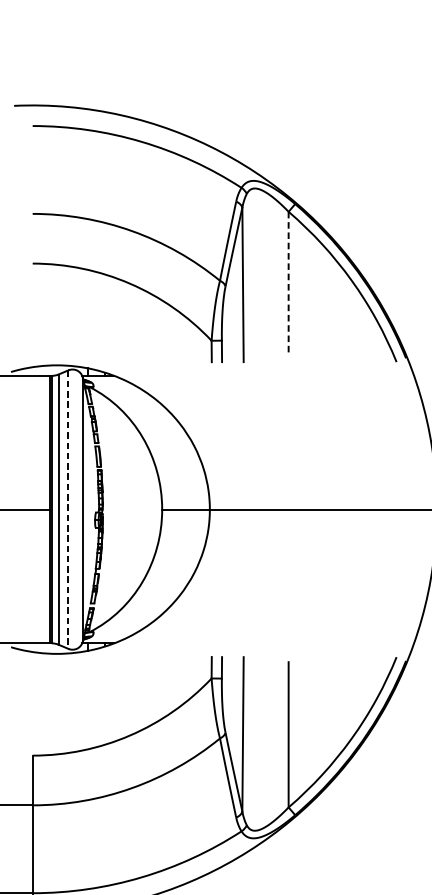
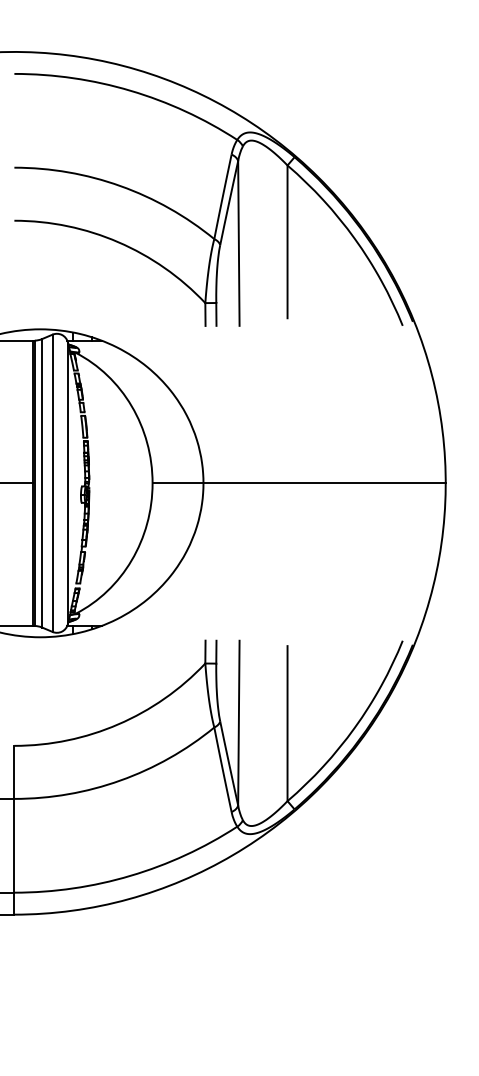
line: (288, 283) -> (287, 242), dashed -> solid
line: (68, 509) -> (52, 483), dashed -> solid

